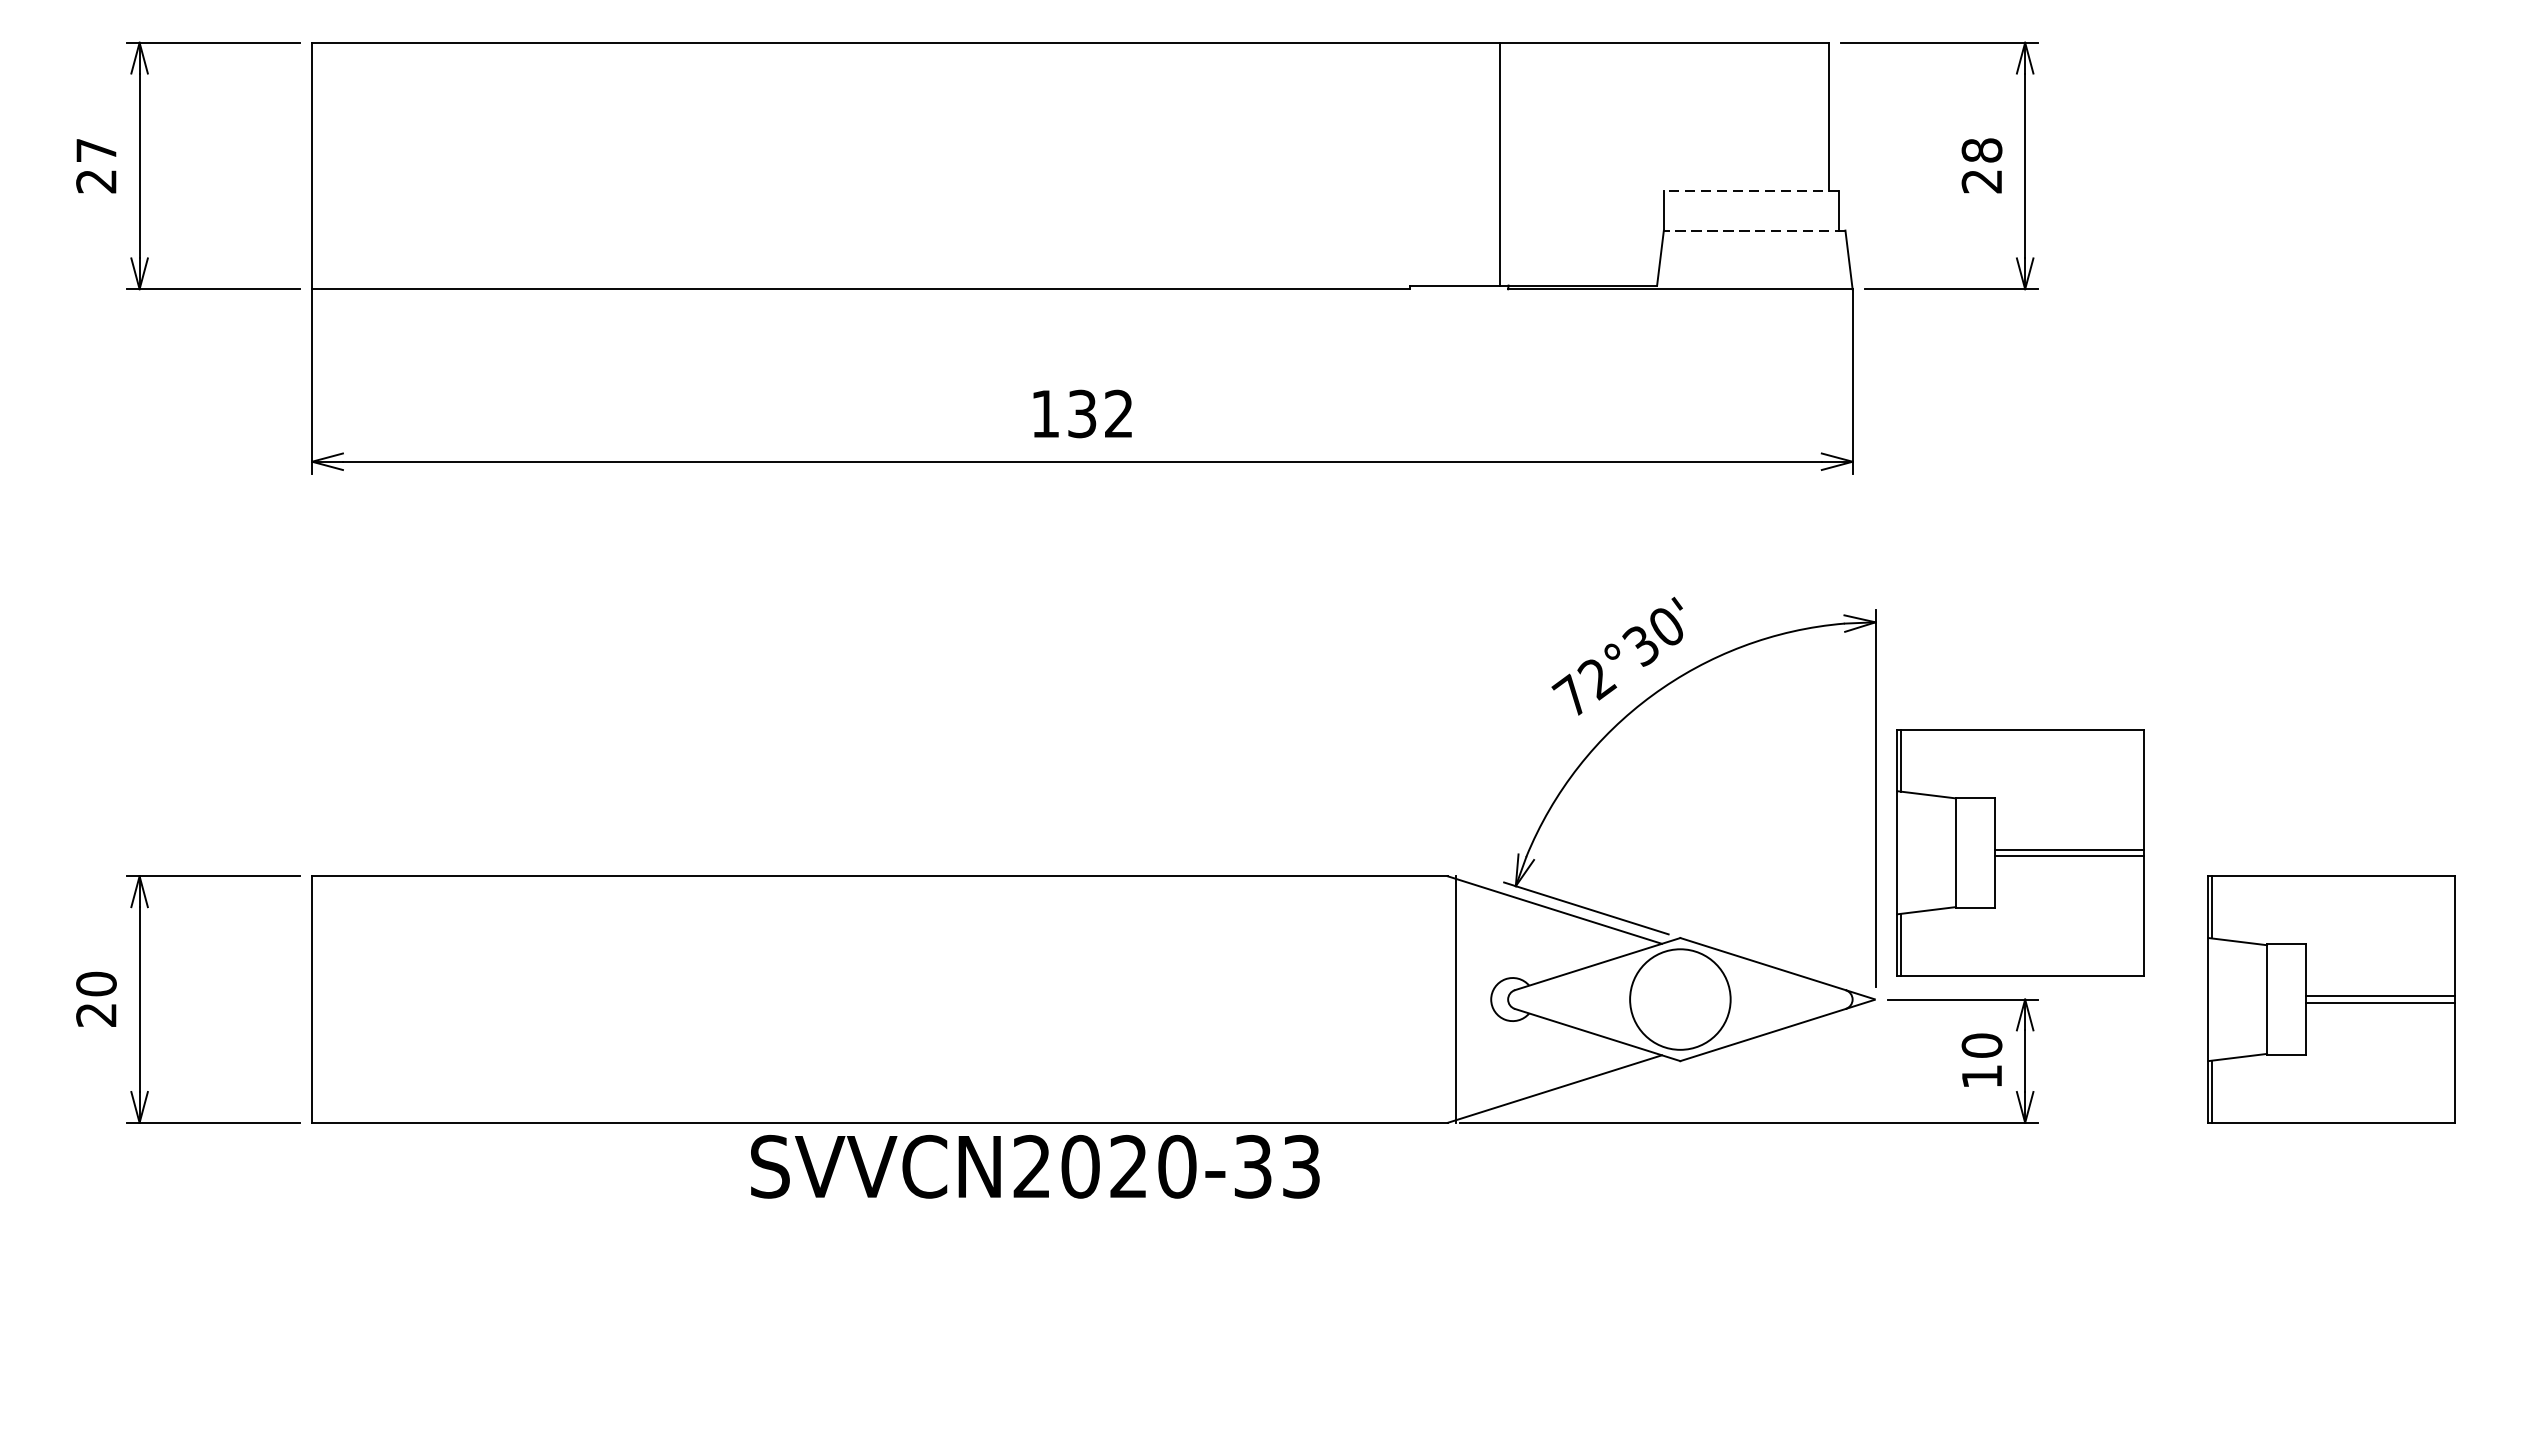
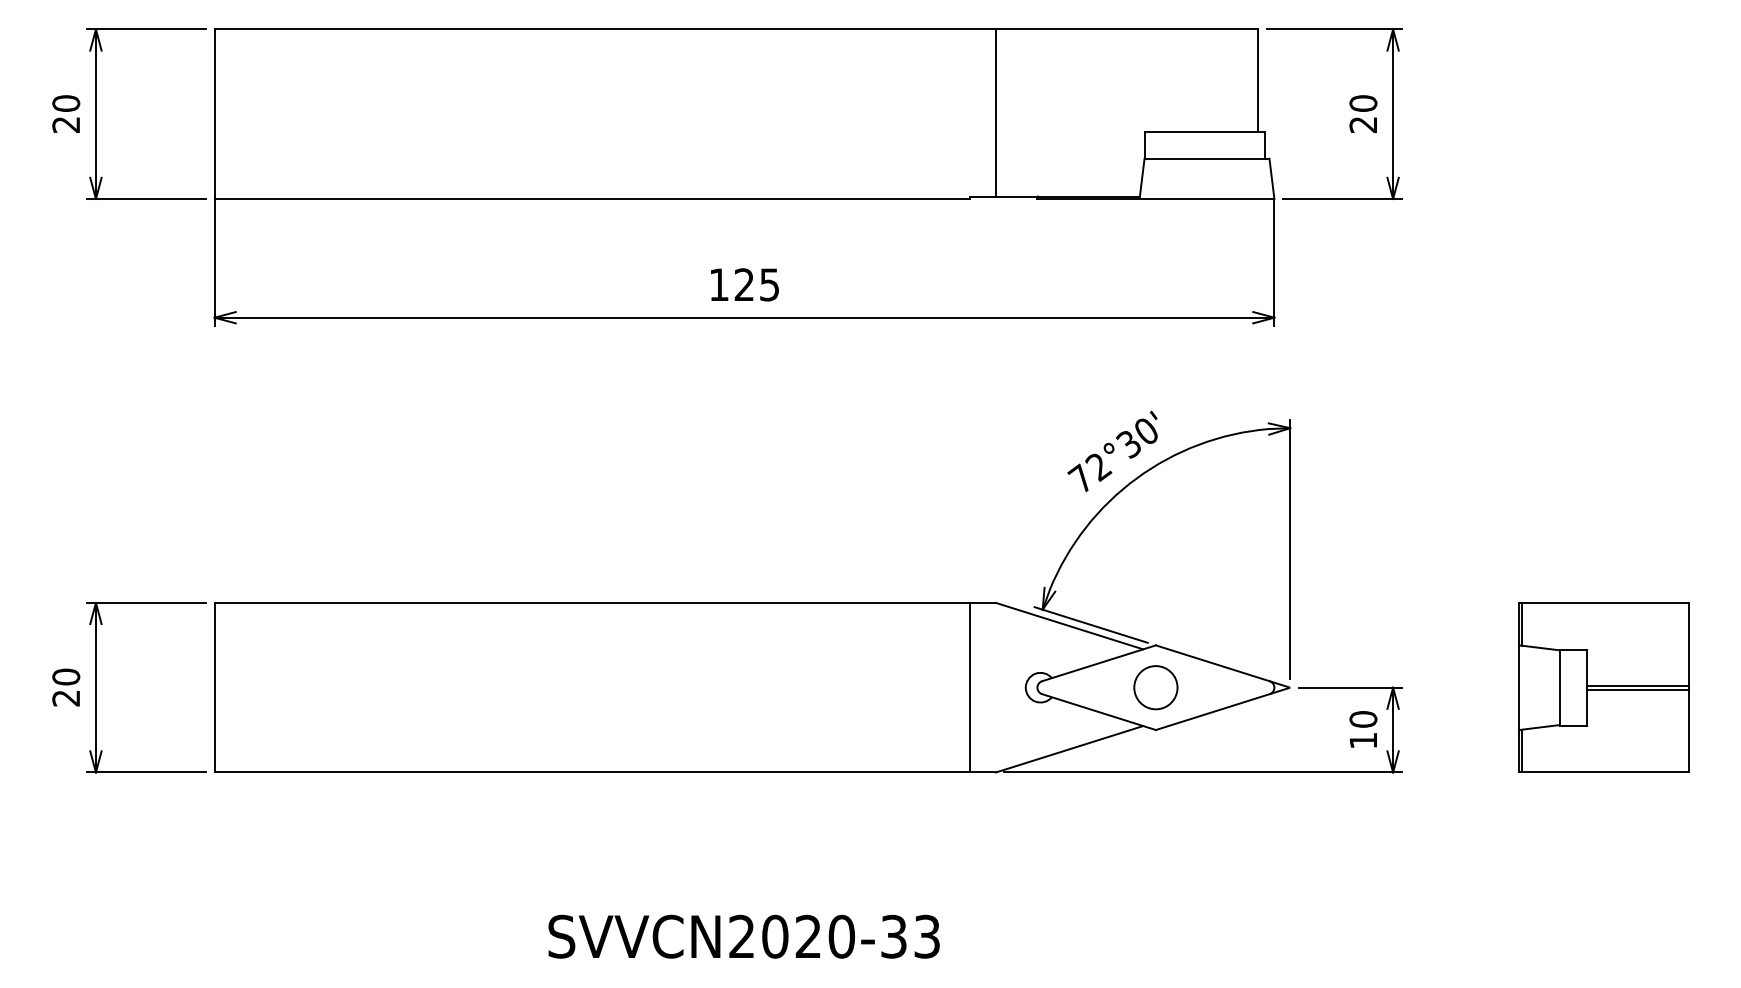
text: (96, 150) -> (66, 103), 27 -> 20
text: (1982, 150) -> (1363, 103), 28 -> 20
line: (1499, 163) -> (995, 112), moved
line: (1751, 191) -> (1204, 131), dashed -> solid
line: (1753, 230) -> (1206, 158), dashed -> solid
text: (1099, 413) -> (756, 284), 132 -> 125
part: (2019, 852) -> (1389, 586), removed
line: (1455, 999) -> (969, 687), moved
circle: (1679, 999) -> (1155, 687), size x0.62
text: (1034, 1166) -> (743, 936), moved

